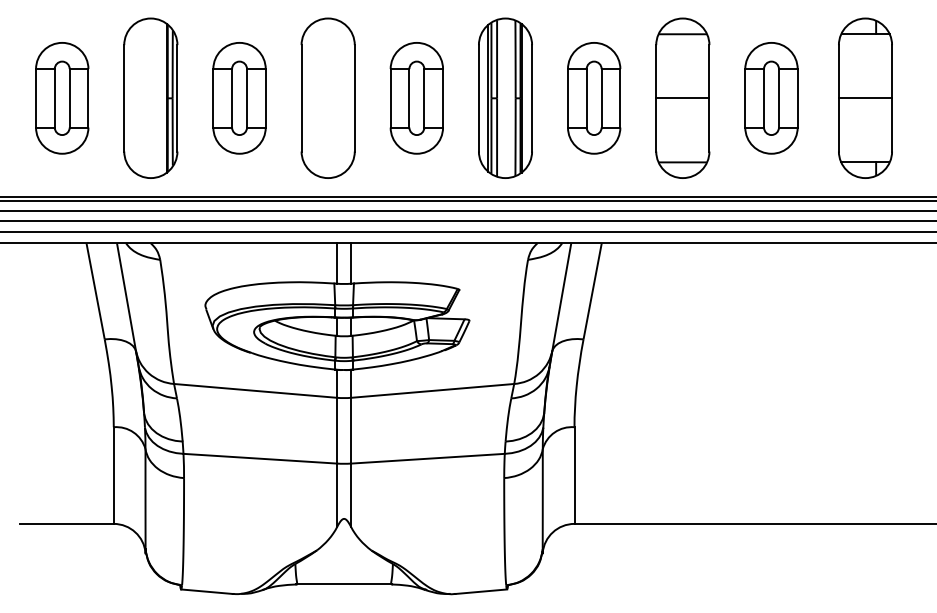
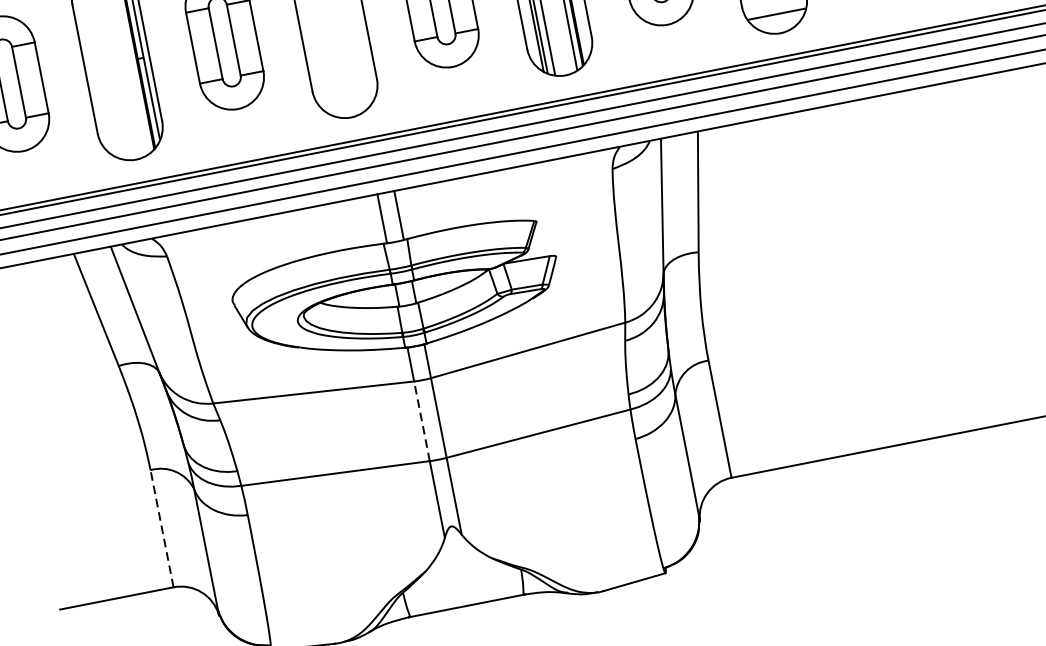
line: (337, 430) -> (422, 420), solid -> dashed
line: (113, 475) -> (161, 528), solid -> dashed

